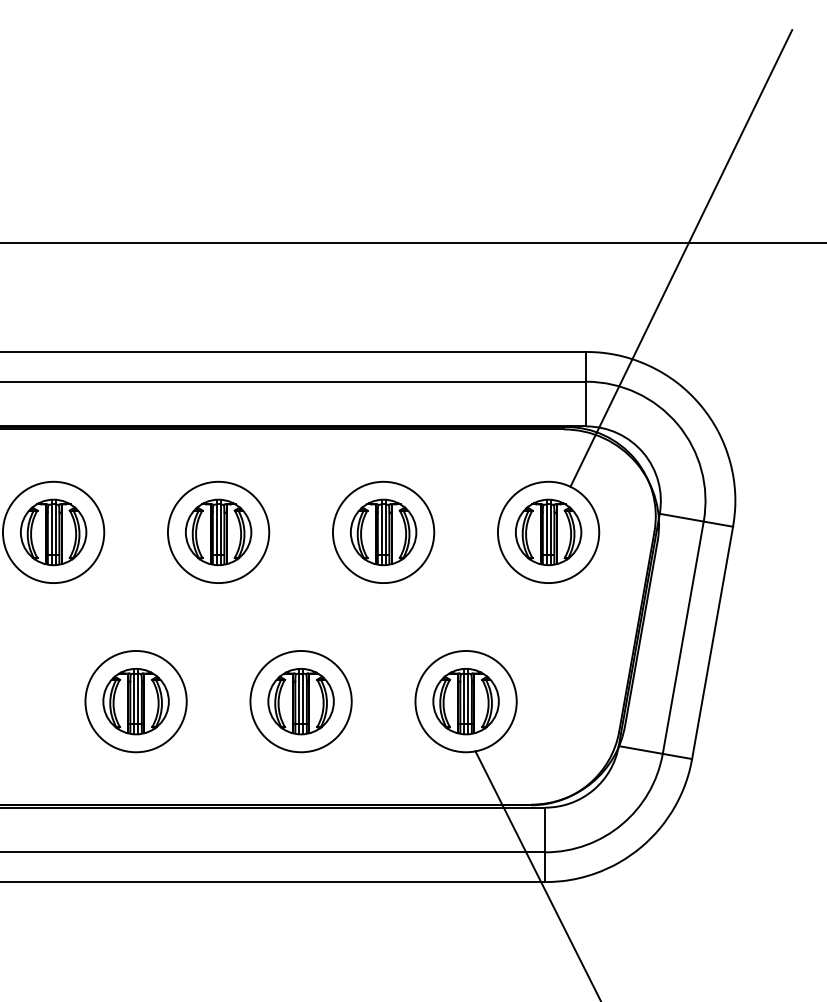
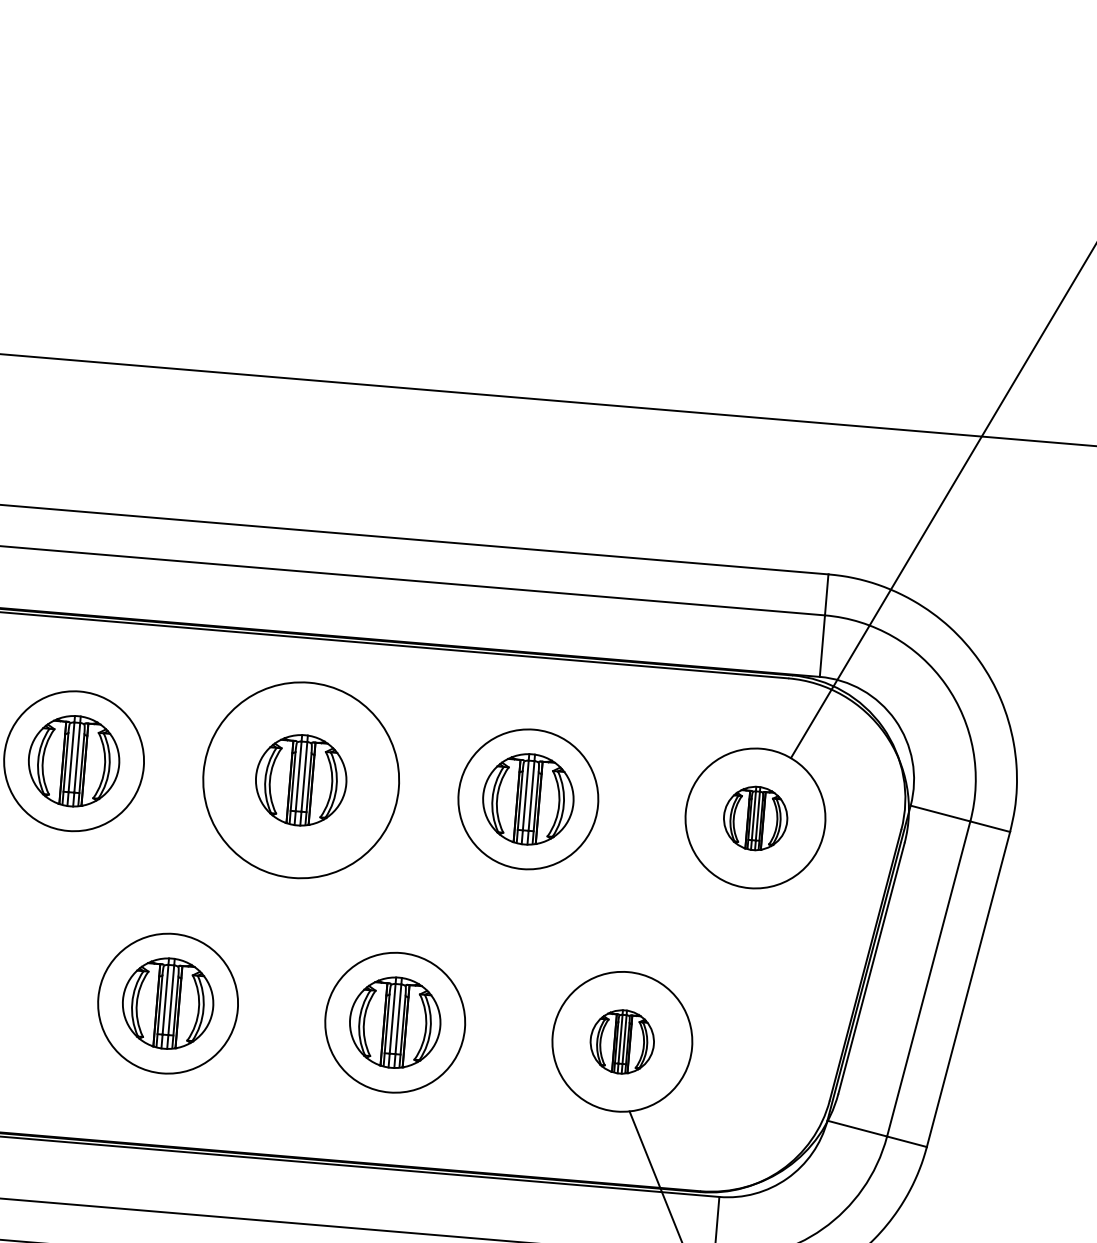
circle: (218, 532) -> (301, 780), size x1.4
part: (548, 532) -> (755, 818), size x0.7
part: (465, 701) -> (621, 1041), size x0.7

